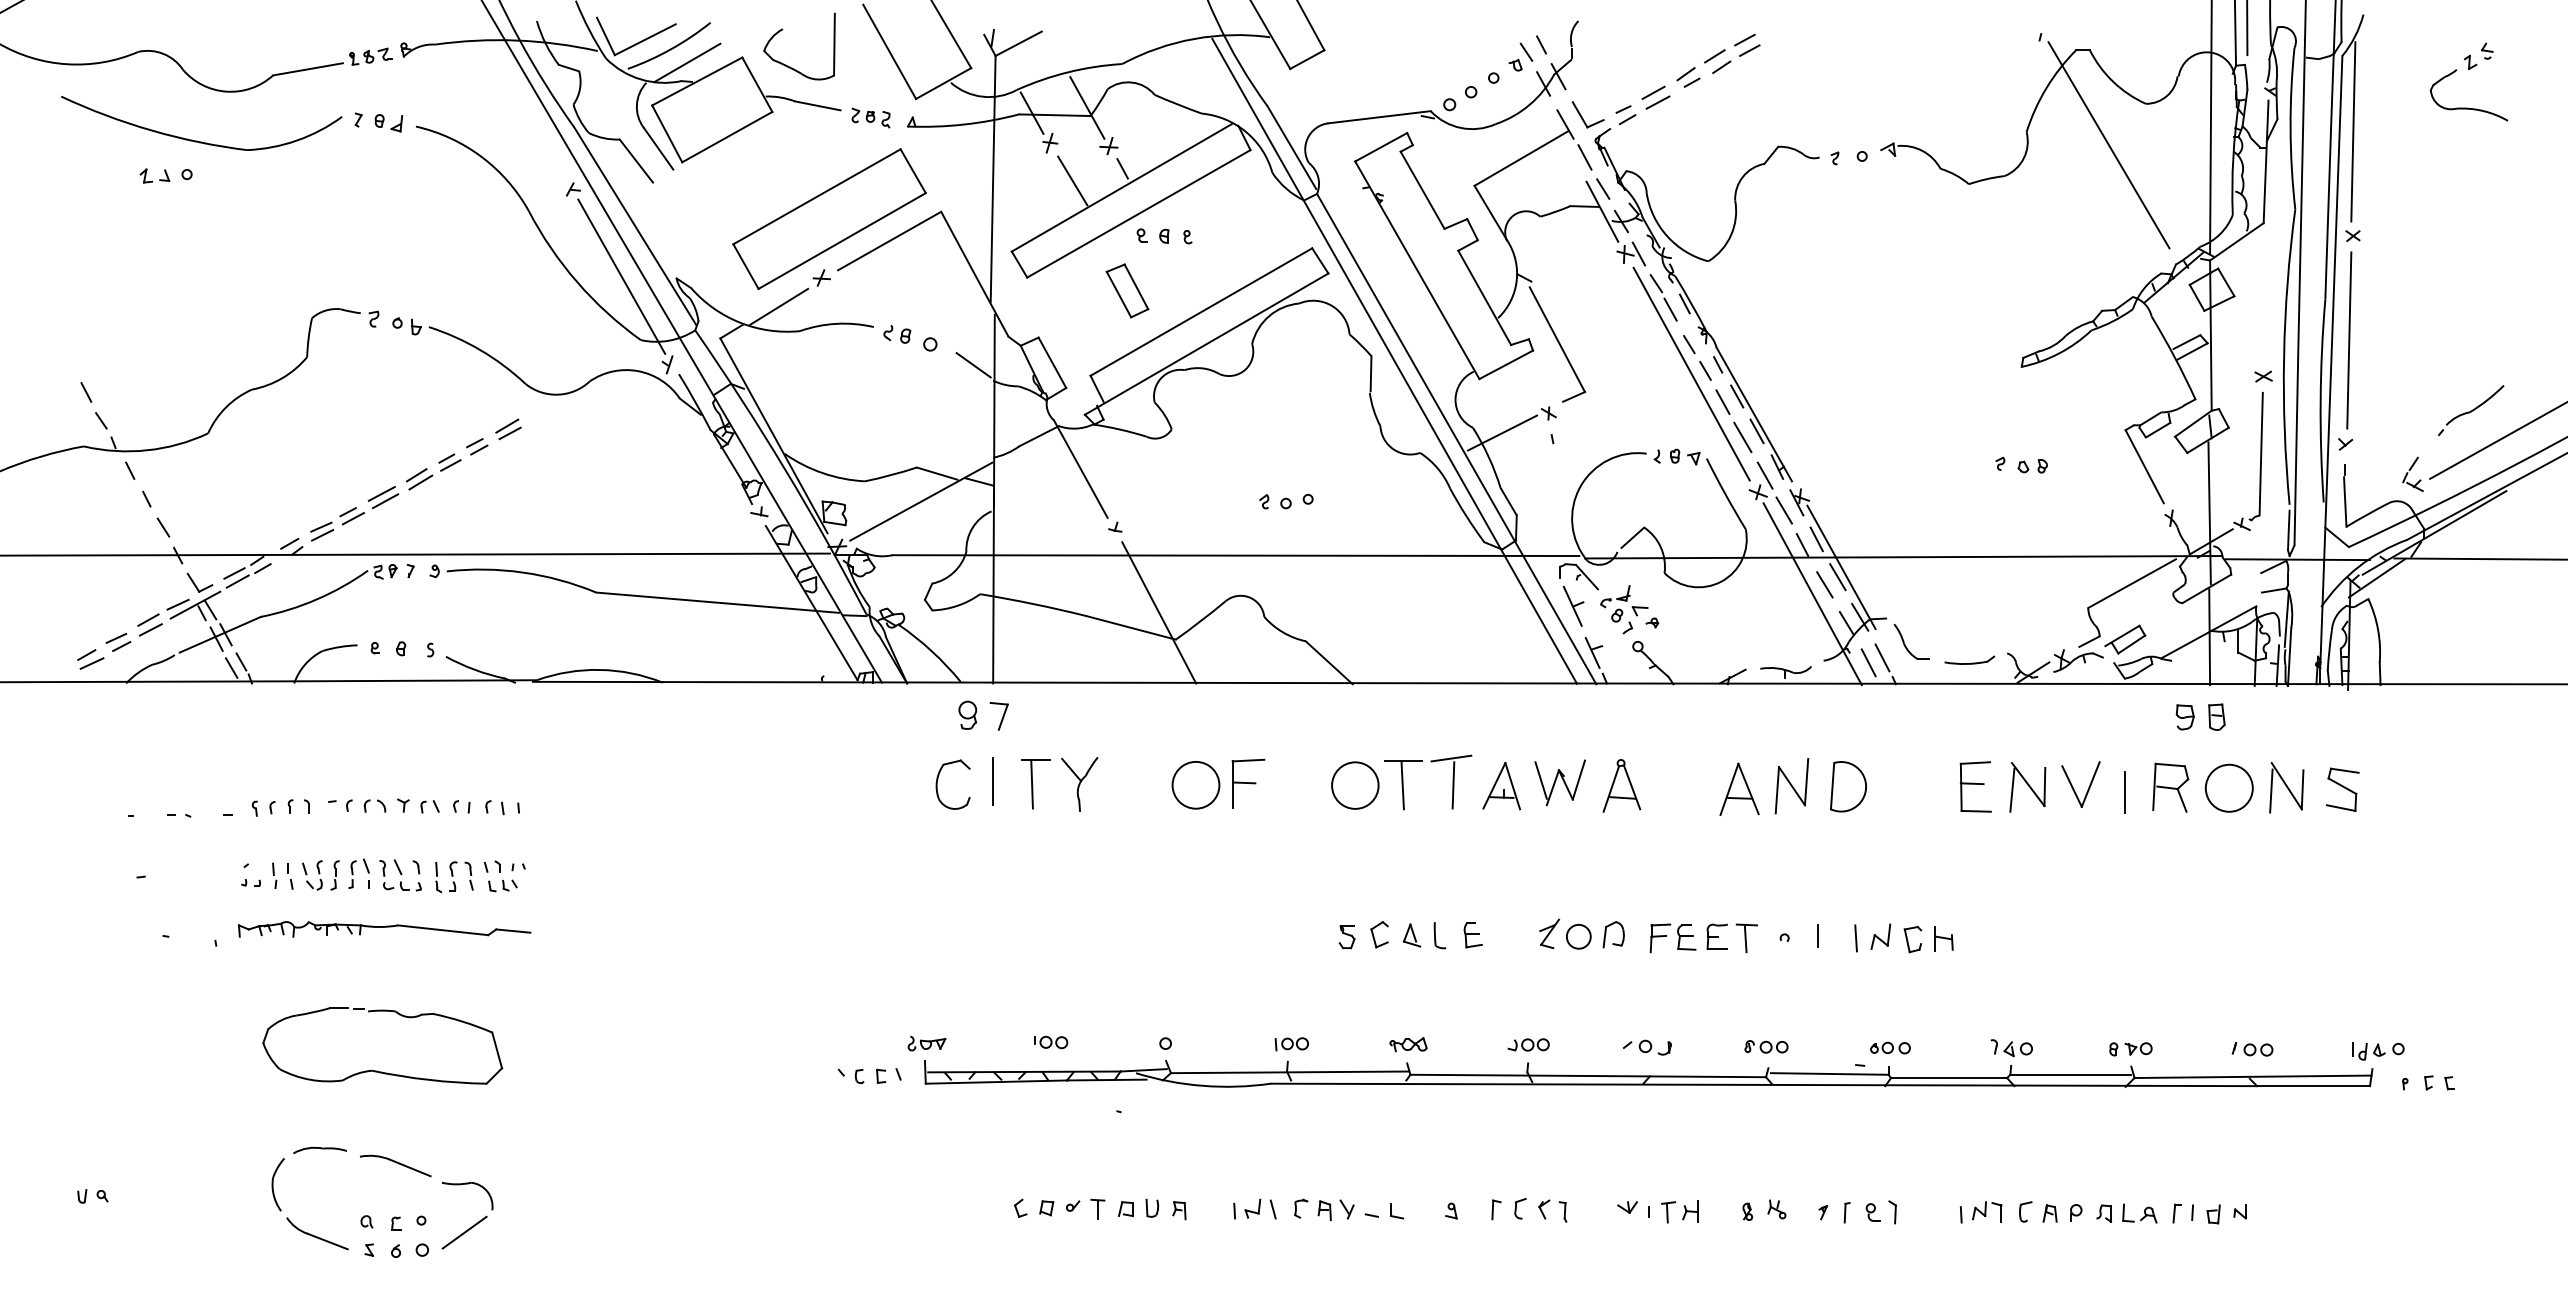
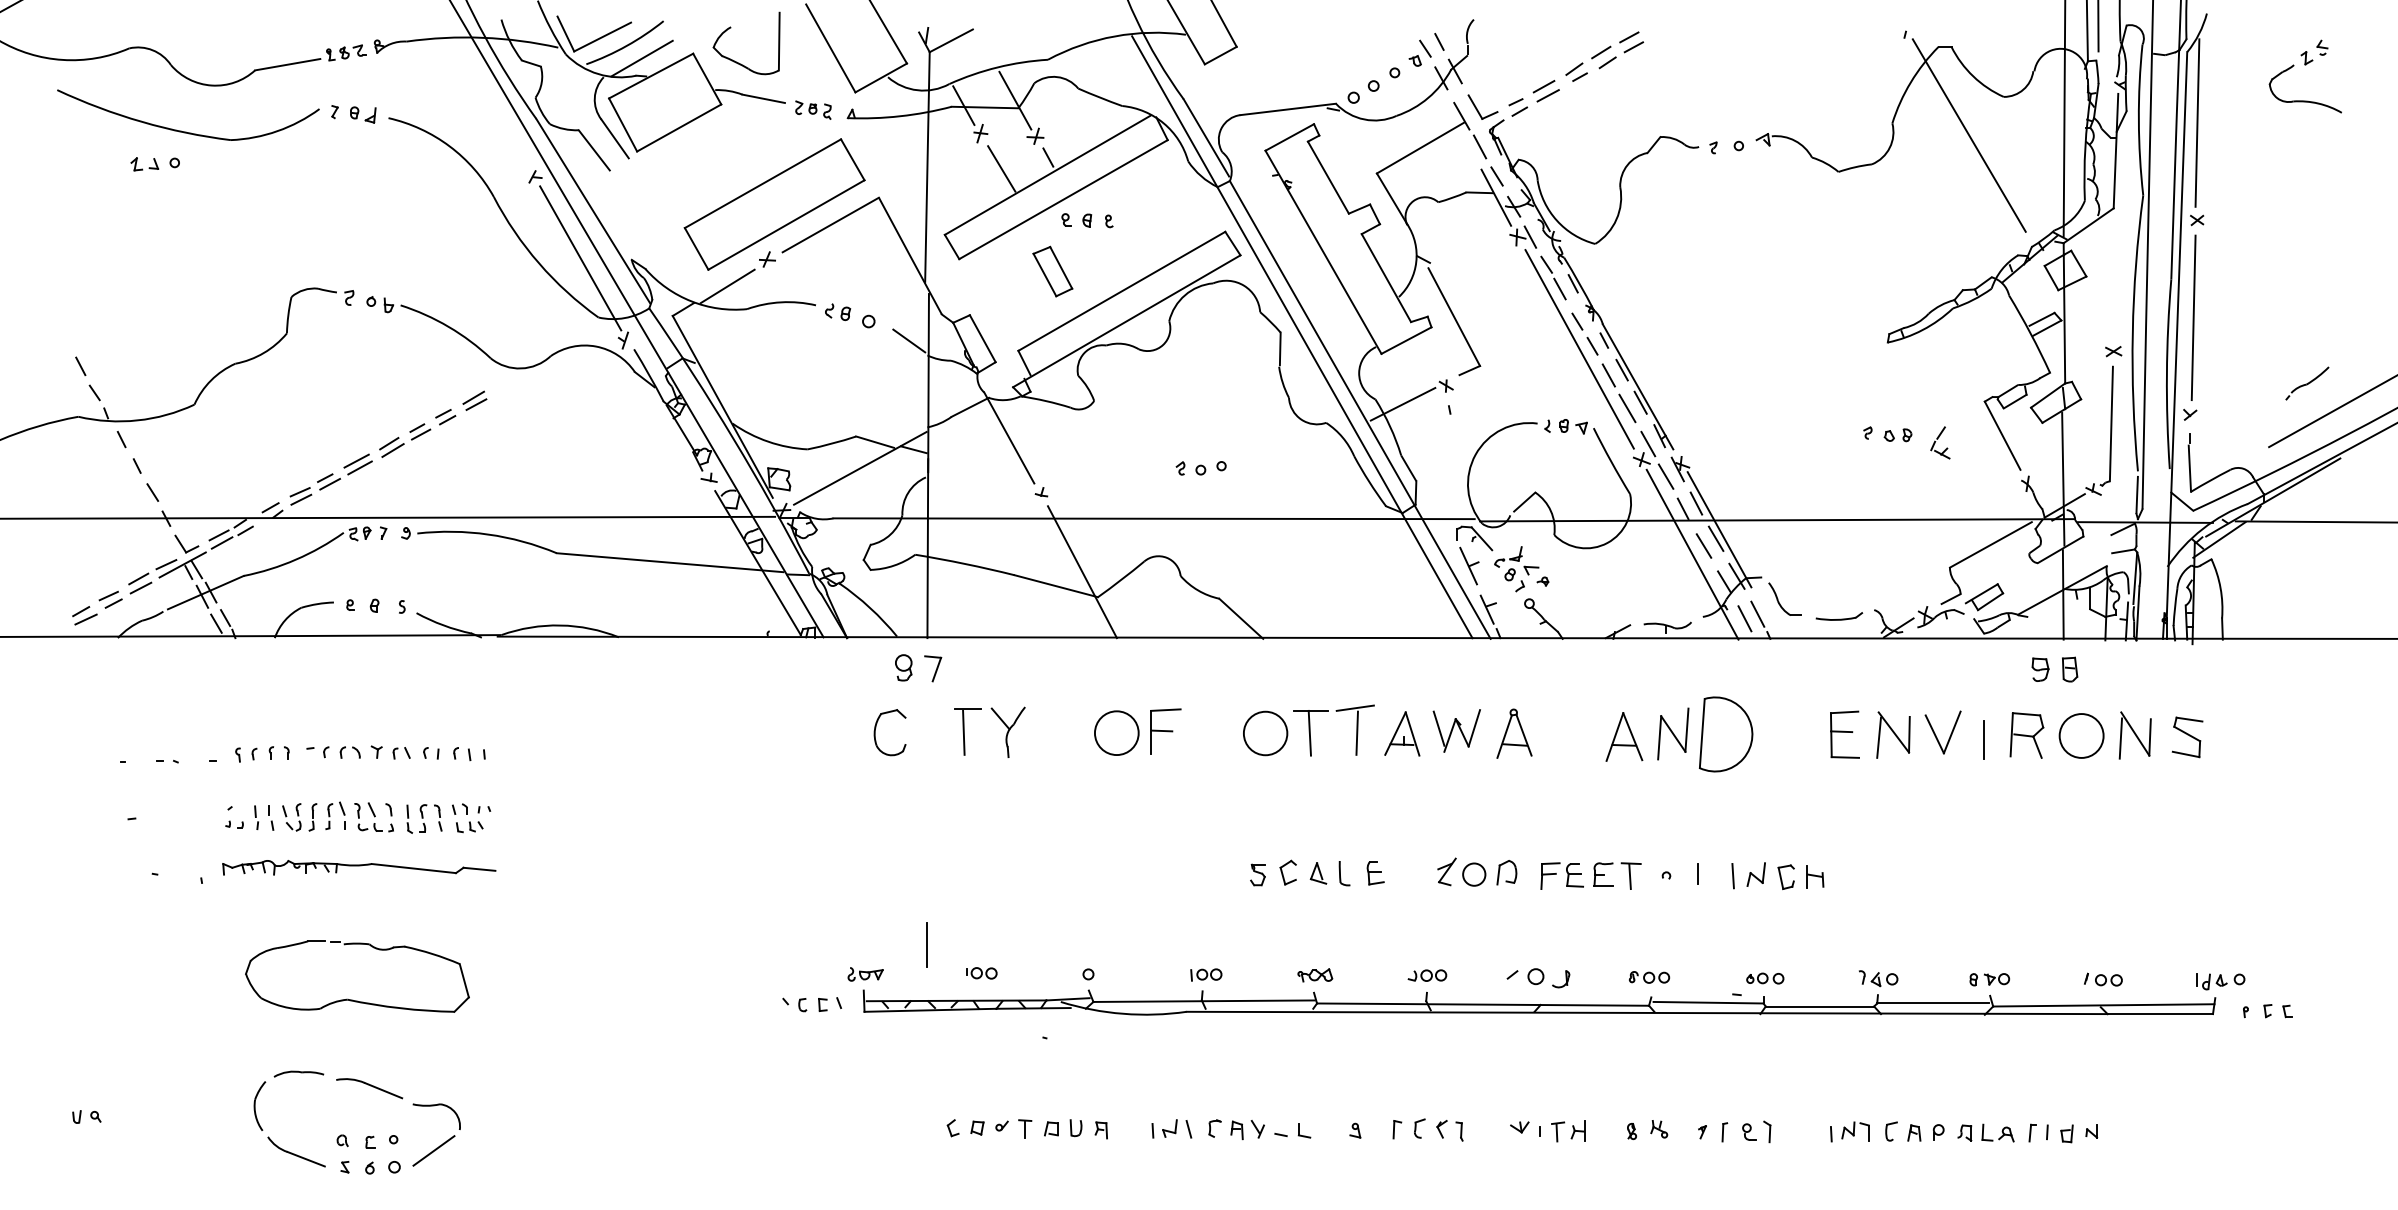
part: (2471, 410) -> (2307, 383), size x0.7
part: (2412, 473) -> (1939, 442), moved
line: (992, 781) -> (926, 944), moved
part: (1848, 786) -> (1726, 734), size x1.6
part: (1646, 1047) -> (1537, 978), size x1.4

